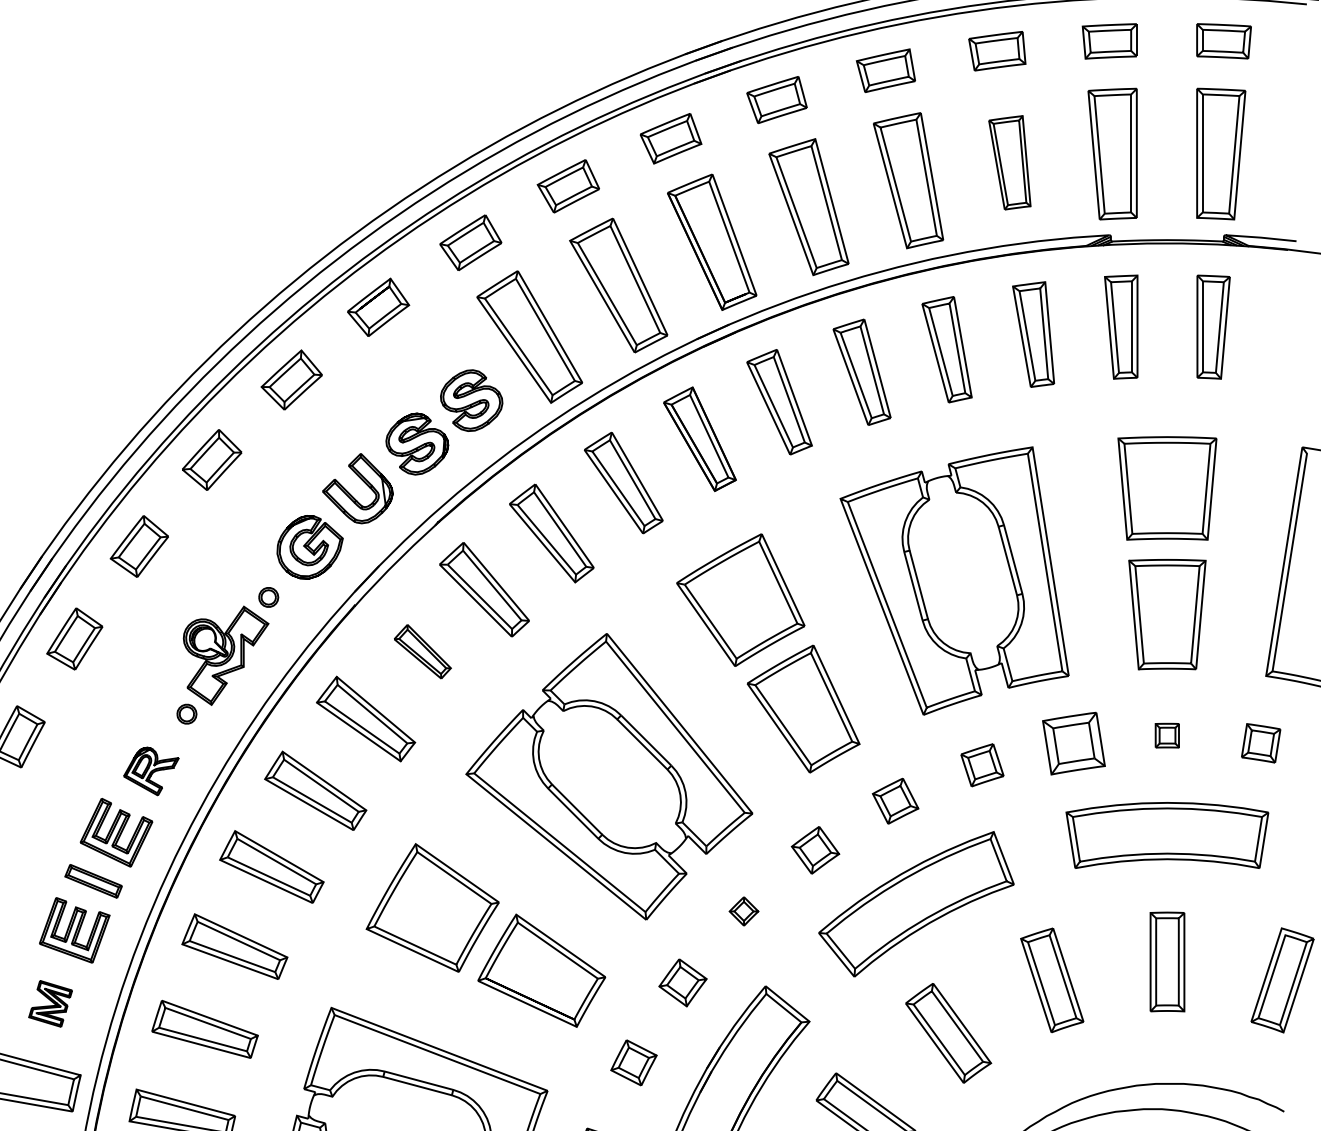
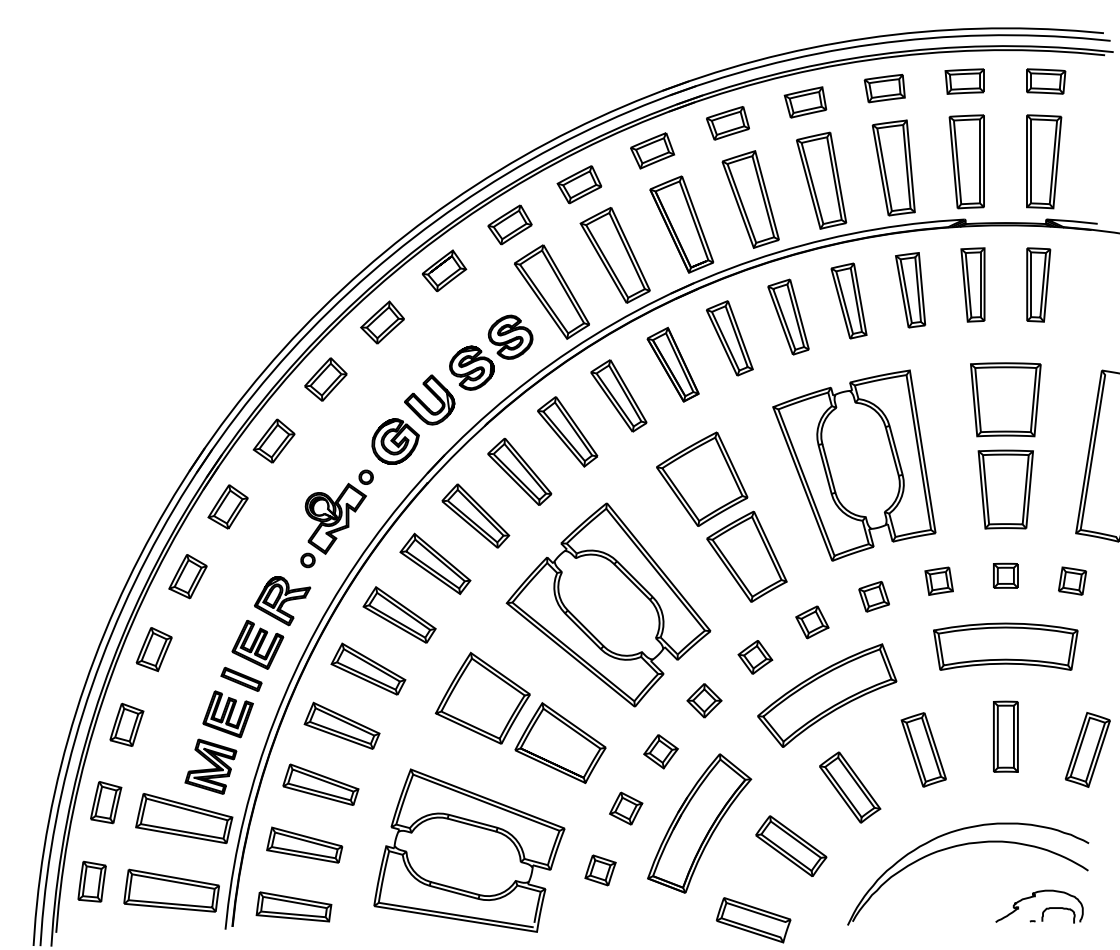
part: (1009, 162) -> (893, 167), size x1.43
part: (422, 651) -> (475, 515), size x1.67
part: (1166, 735) -> (1005, 575), size x1.43
part: (1072, 742) -> (938, 580), size x0.62
part: (151, 771) -> (282, 601), size x1.43
part: (744, 910) -> (704, 700), size x1.67
part: (49, 1003) -> (210, 766), size x1.67

